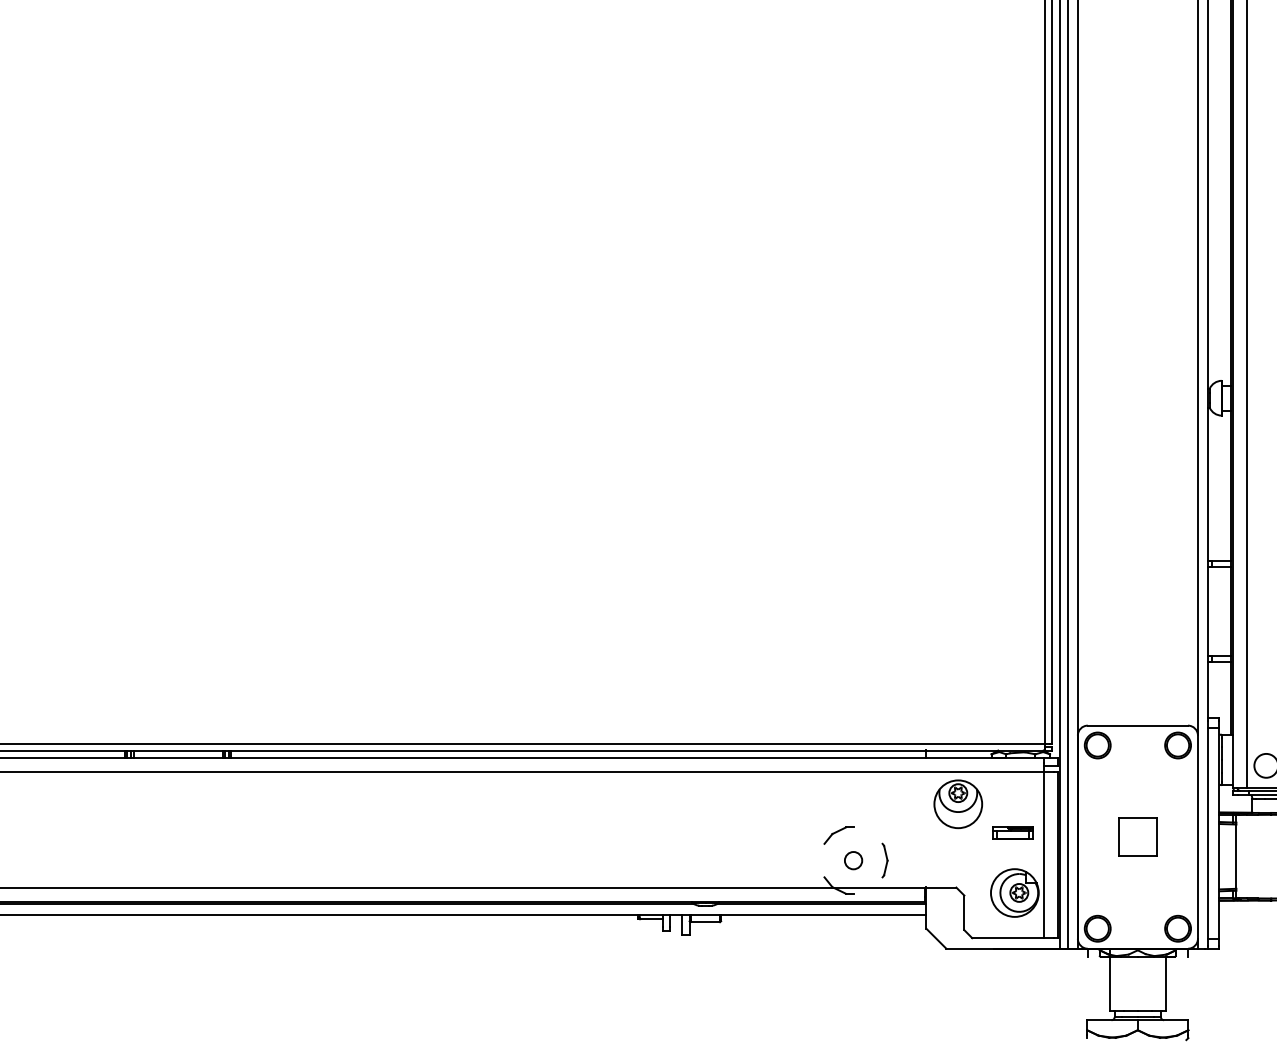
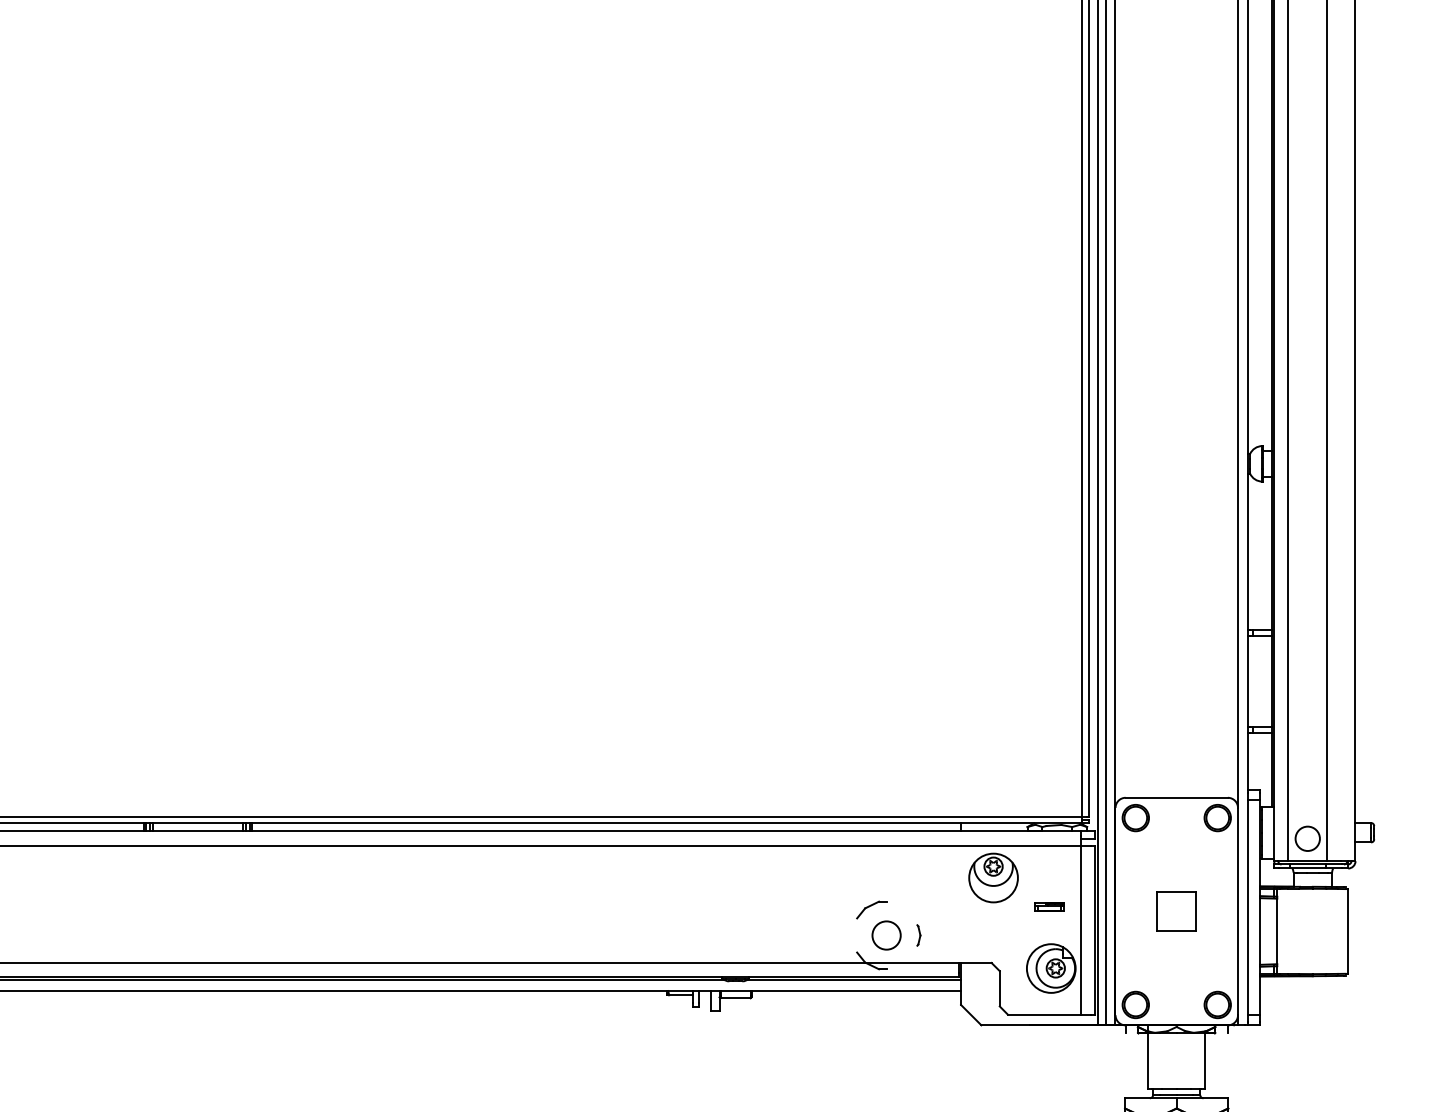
part: (1013, 832) -> (1049, 906), size x0.7
circle: (853, 860) -> (886, 935), size x1.6
part: (884, 860) -> (918, 935), size x0.6

